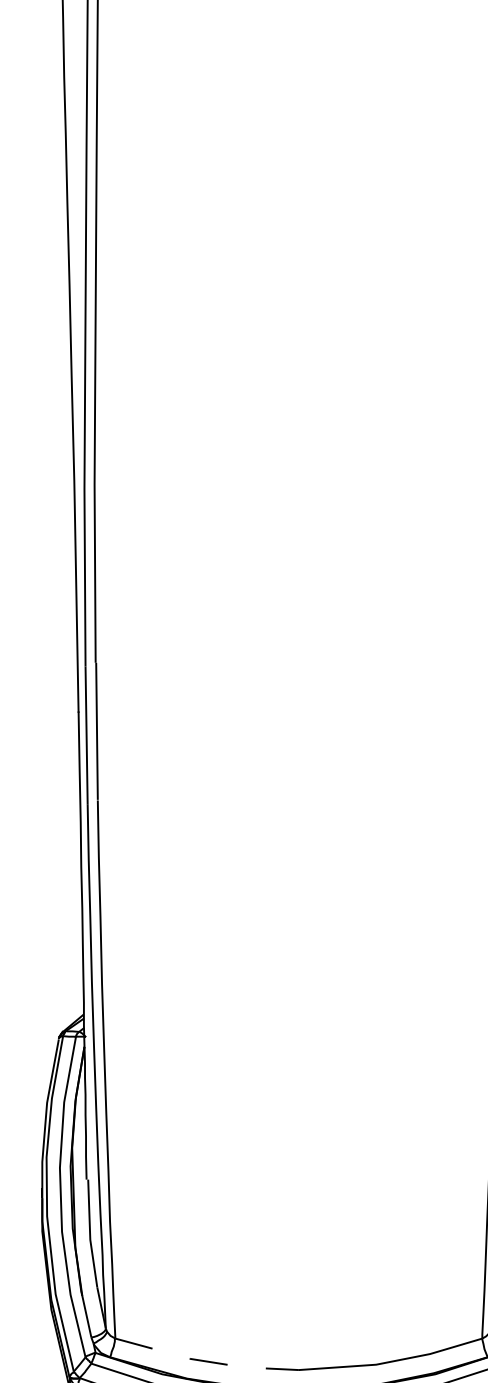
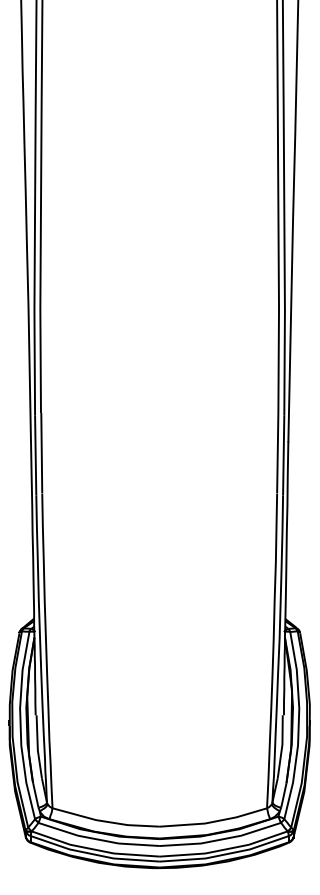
line: (207, 1361) -> (106, 821), dashed -> solid

